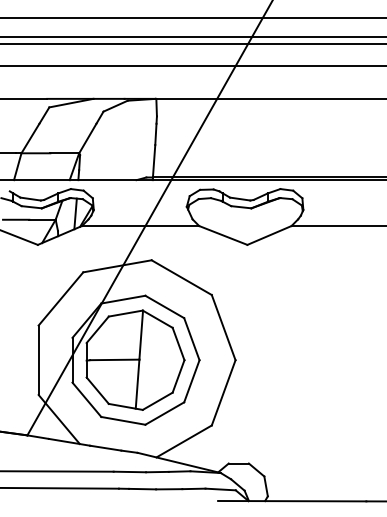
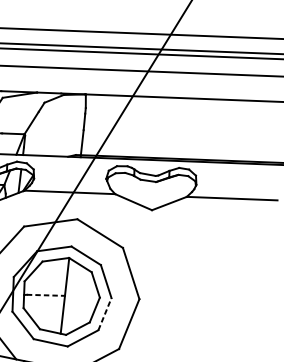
line: (114, 359) -> (45, 295), solid -> dashed
line: (192, 380) -> (105, 313), solid -> dashed

